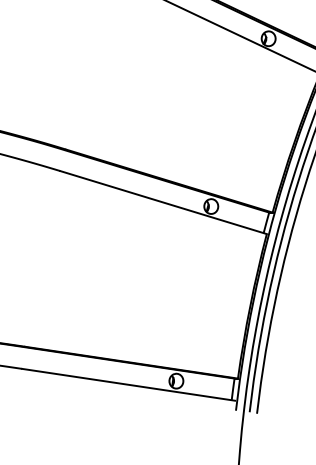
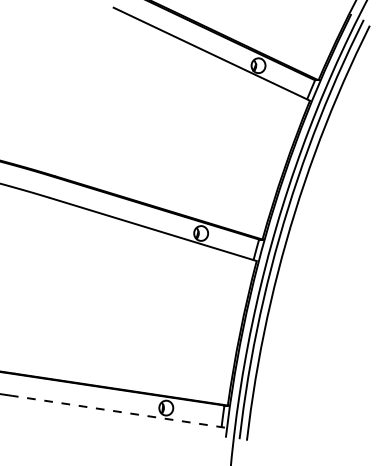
line: (128, 384) -> (118, 411), solid -> dashed

